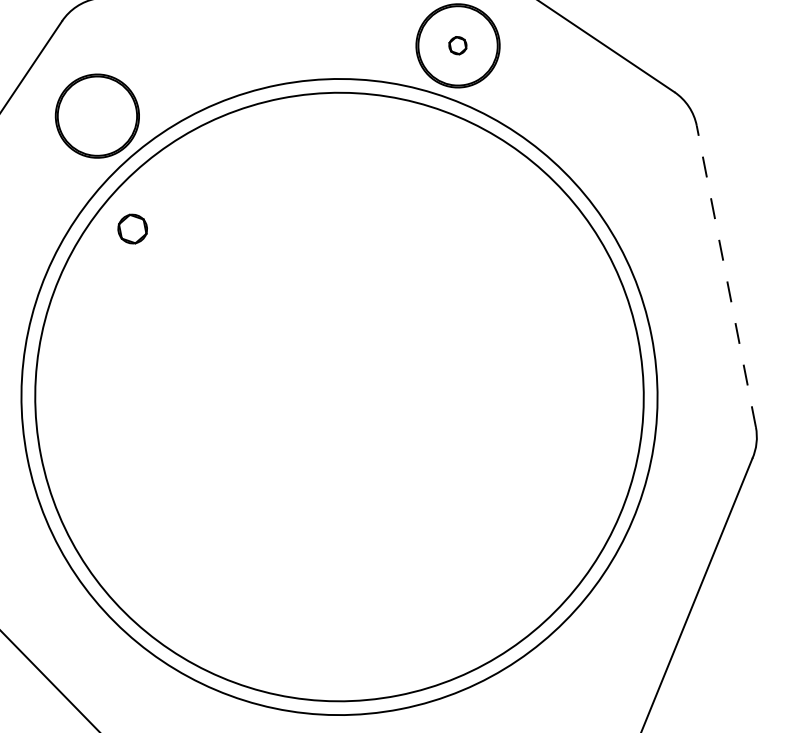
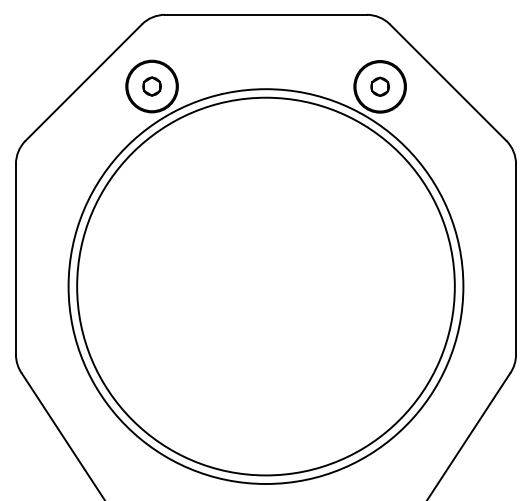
part: (456, 45) -> (379, 86), size x1.67
part: (131, 229) -> (151, 86), moved
line: (726, 274) -> (516, 258), dashed -> solid

